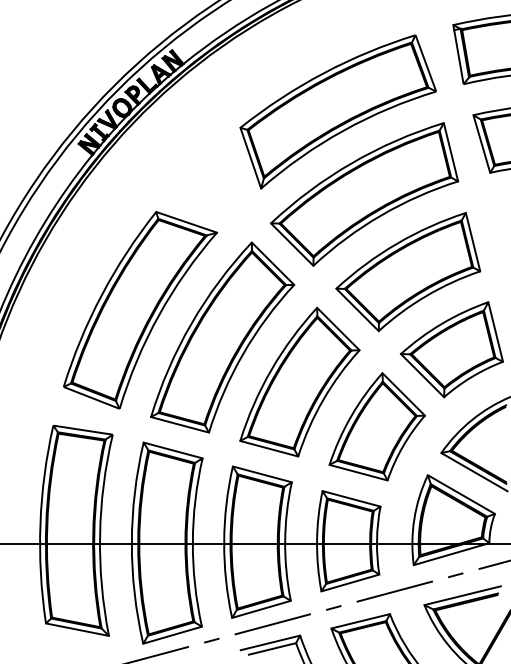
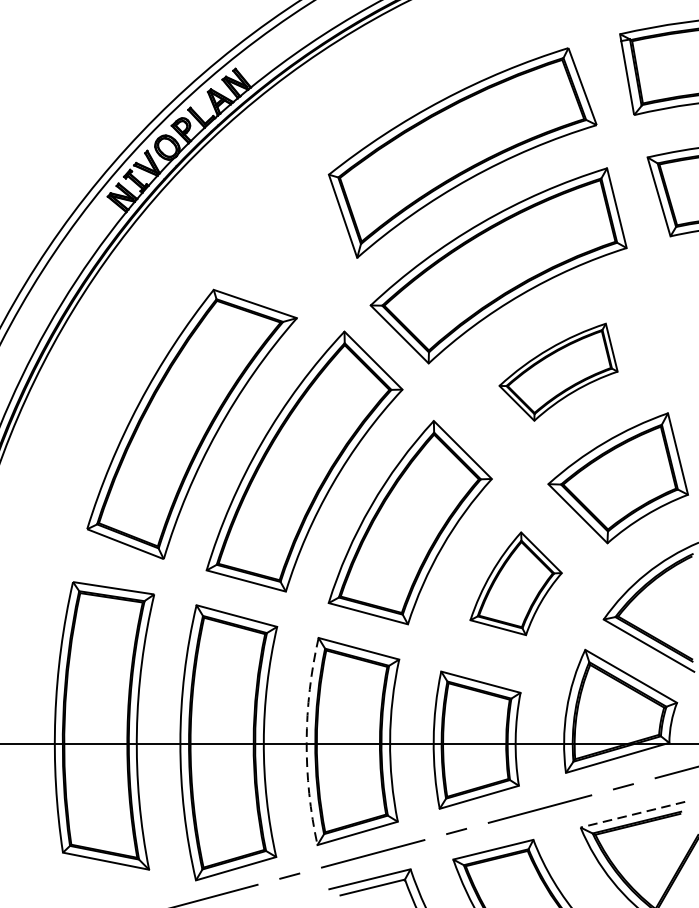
part: (408, 272) -> (558, 372), size x0.6
part: (377, 426) -> (516, 583), size x0.7
arc: (224, 542) -> (307, 741), solid -> dashed
line: (462, 595) -> (632, 814), solid -> dashed

